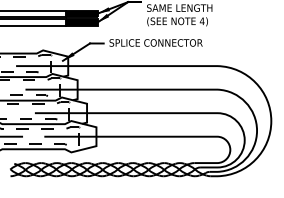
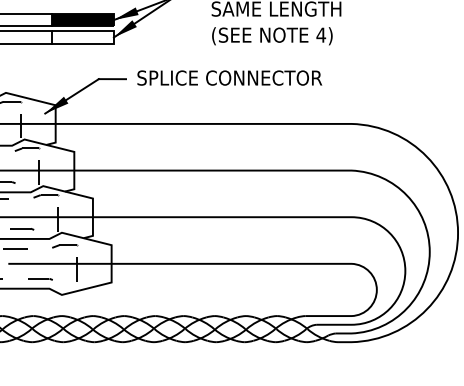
fill: (81, 22) -> (81, 37), removed

